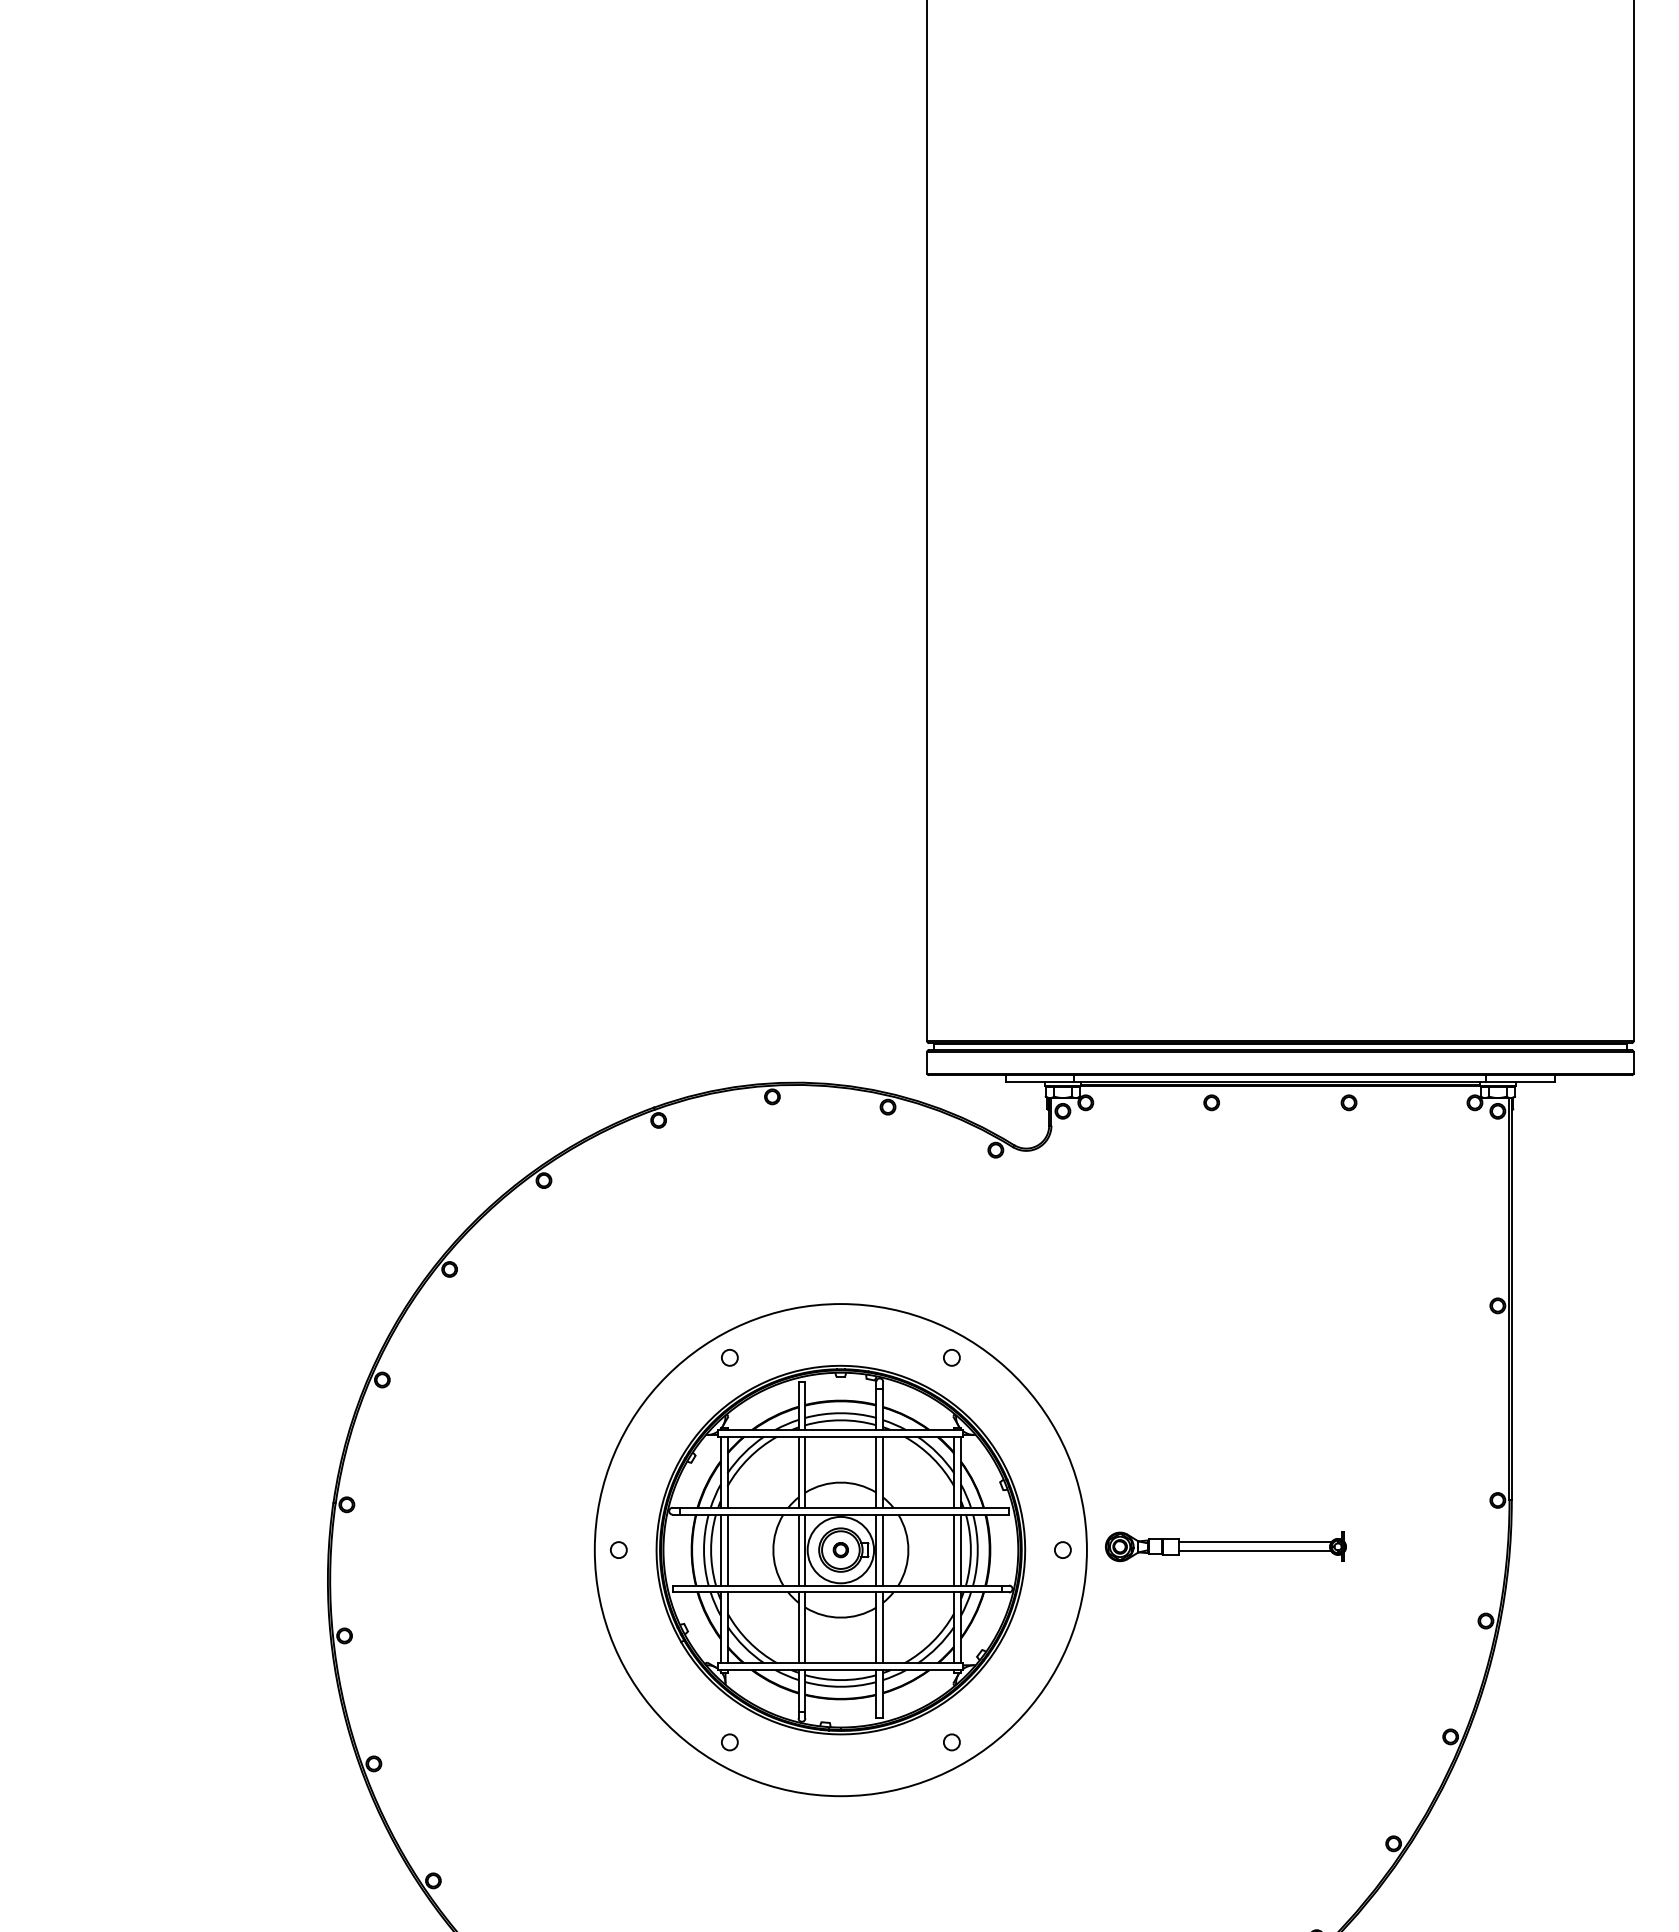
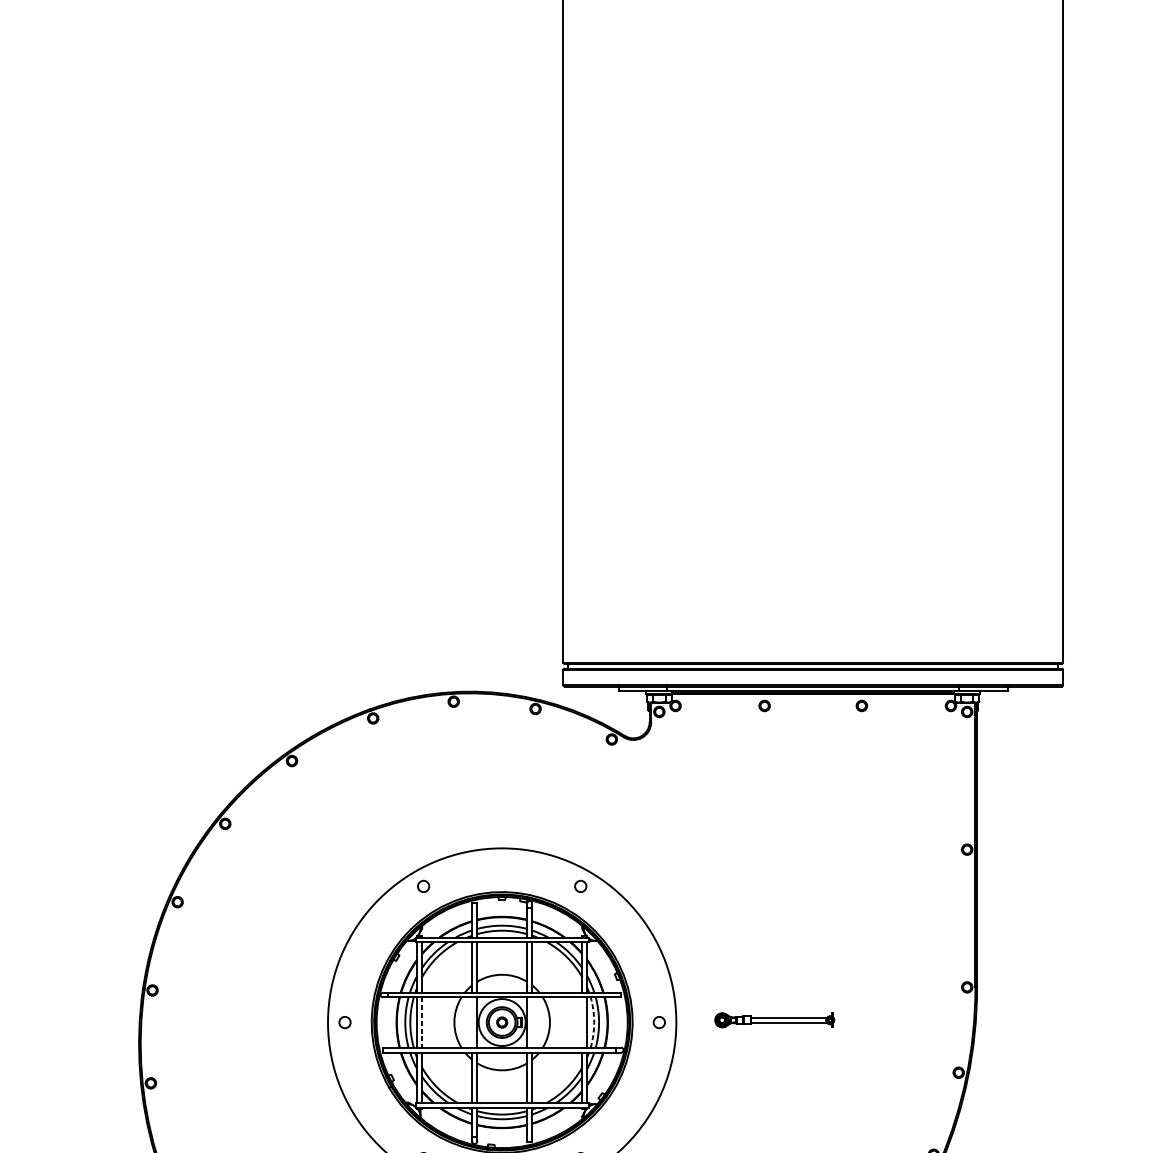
part: (1225, 1546) -> (774, 1020), size x0.7
line: (798, 1549) -> (472, 1022), removed
line: (883, 1549) -> (532, 1022), removed
line: (954, 1549) -> (582, 1022), removed
line: (727, 1550) -> (421, 1022), solid -> dashed
arc: (970, 1550) -> (593, 1022), solid -> dashed

